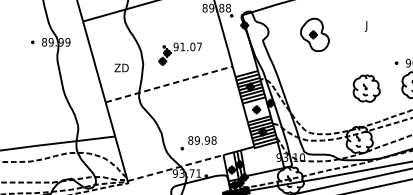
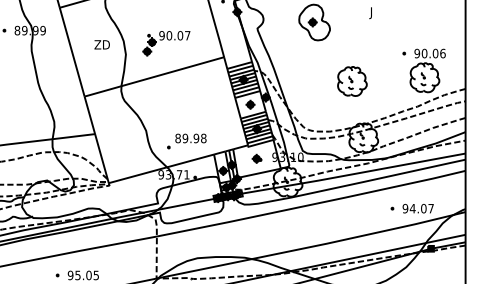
text: (182, 46) -> (169, 35), 91.07 -> 90.07
text: (121, 67) -> (101, 44), moved
line: (169, 84) -> (154, 76), dashed -> solid
part: (366, 88) -> (352, 81), moved
part: (262, 158) -> (256, 158), added
line: (175, 167) -> (161, 168), dashed -> solid

